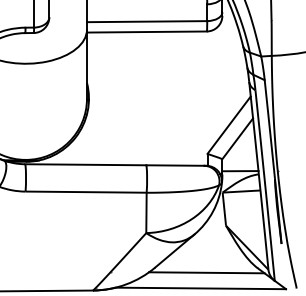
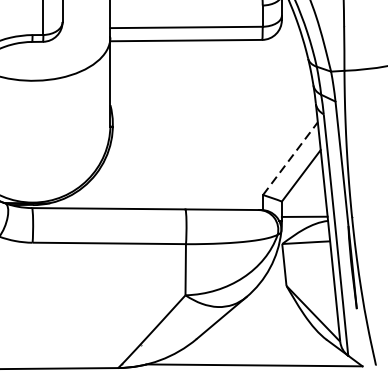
line: (229, 125) -> (290, 158), solid -> dashed
line: (206, 272) -> (261, 345), removed

